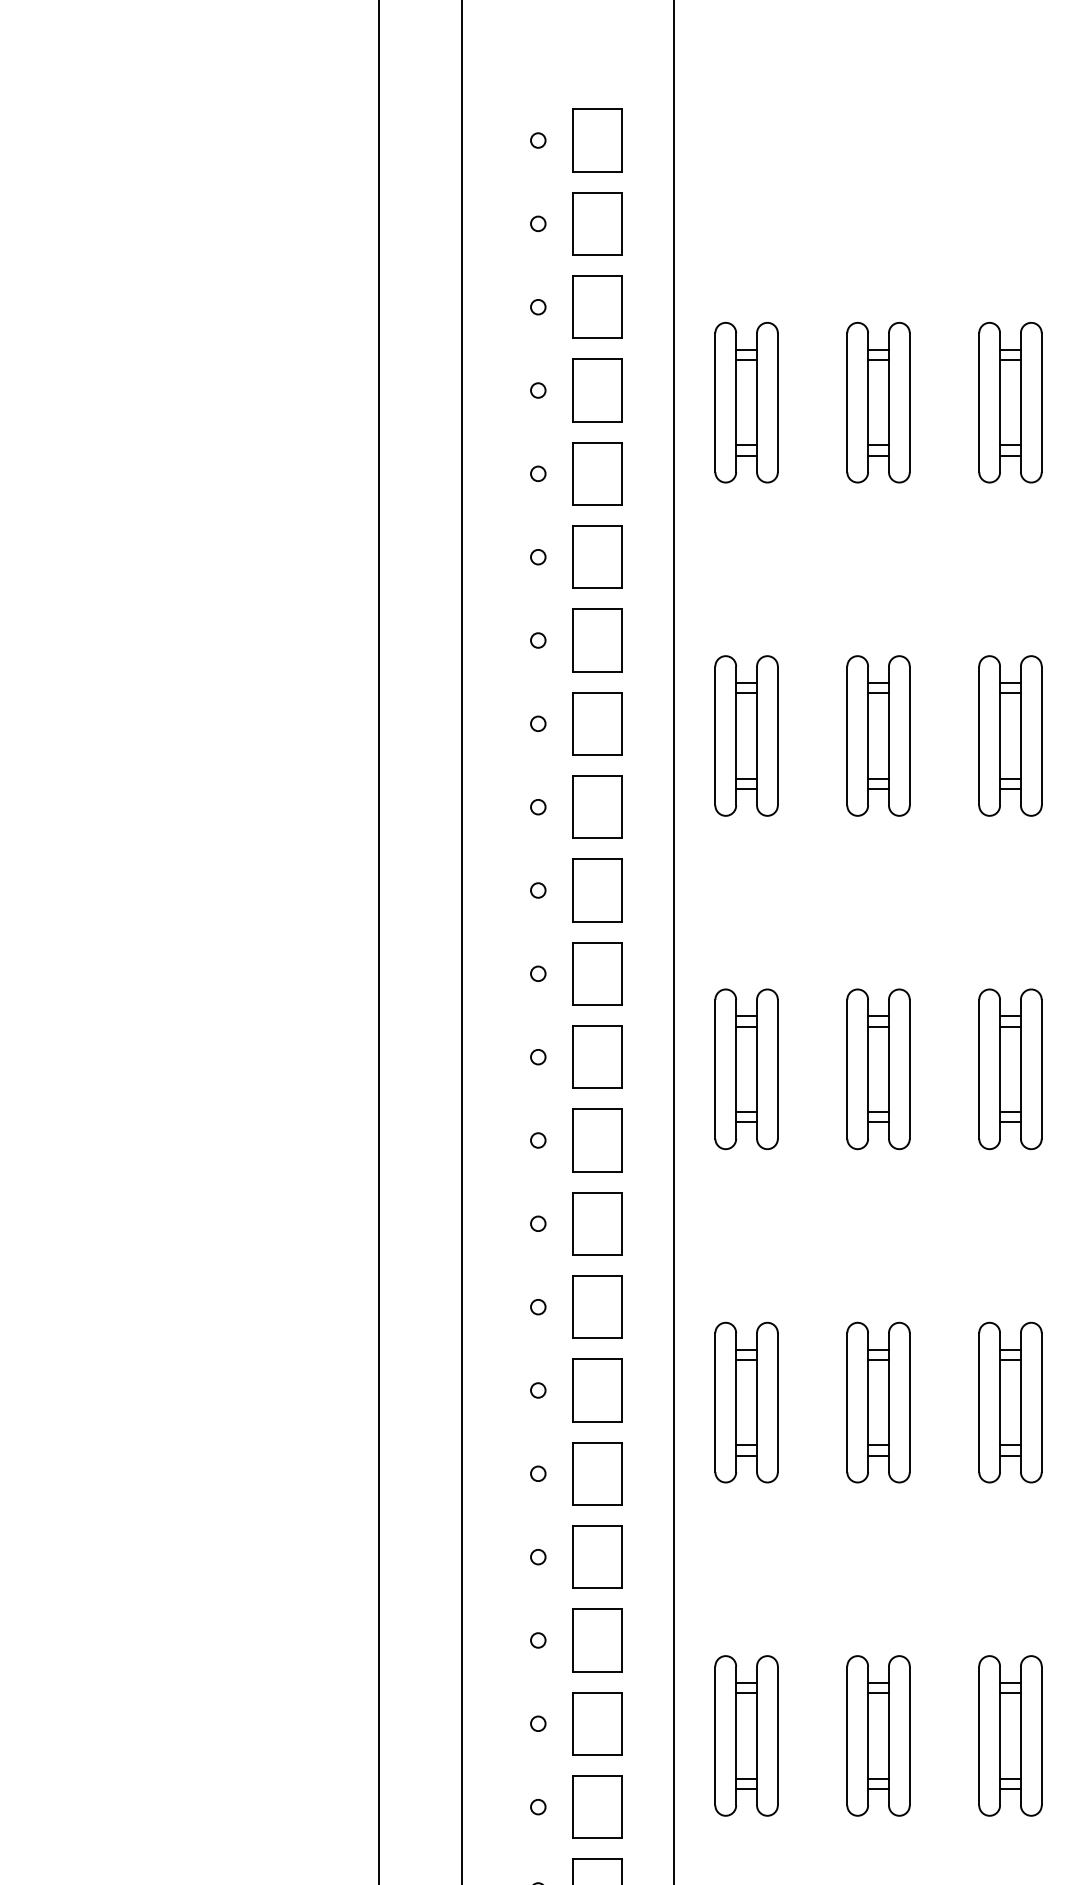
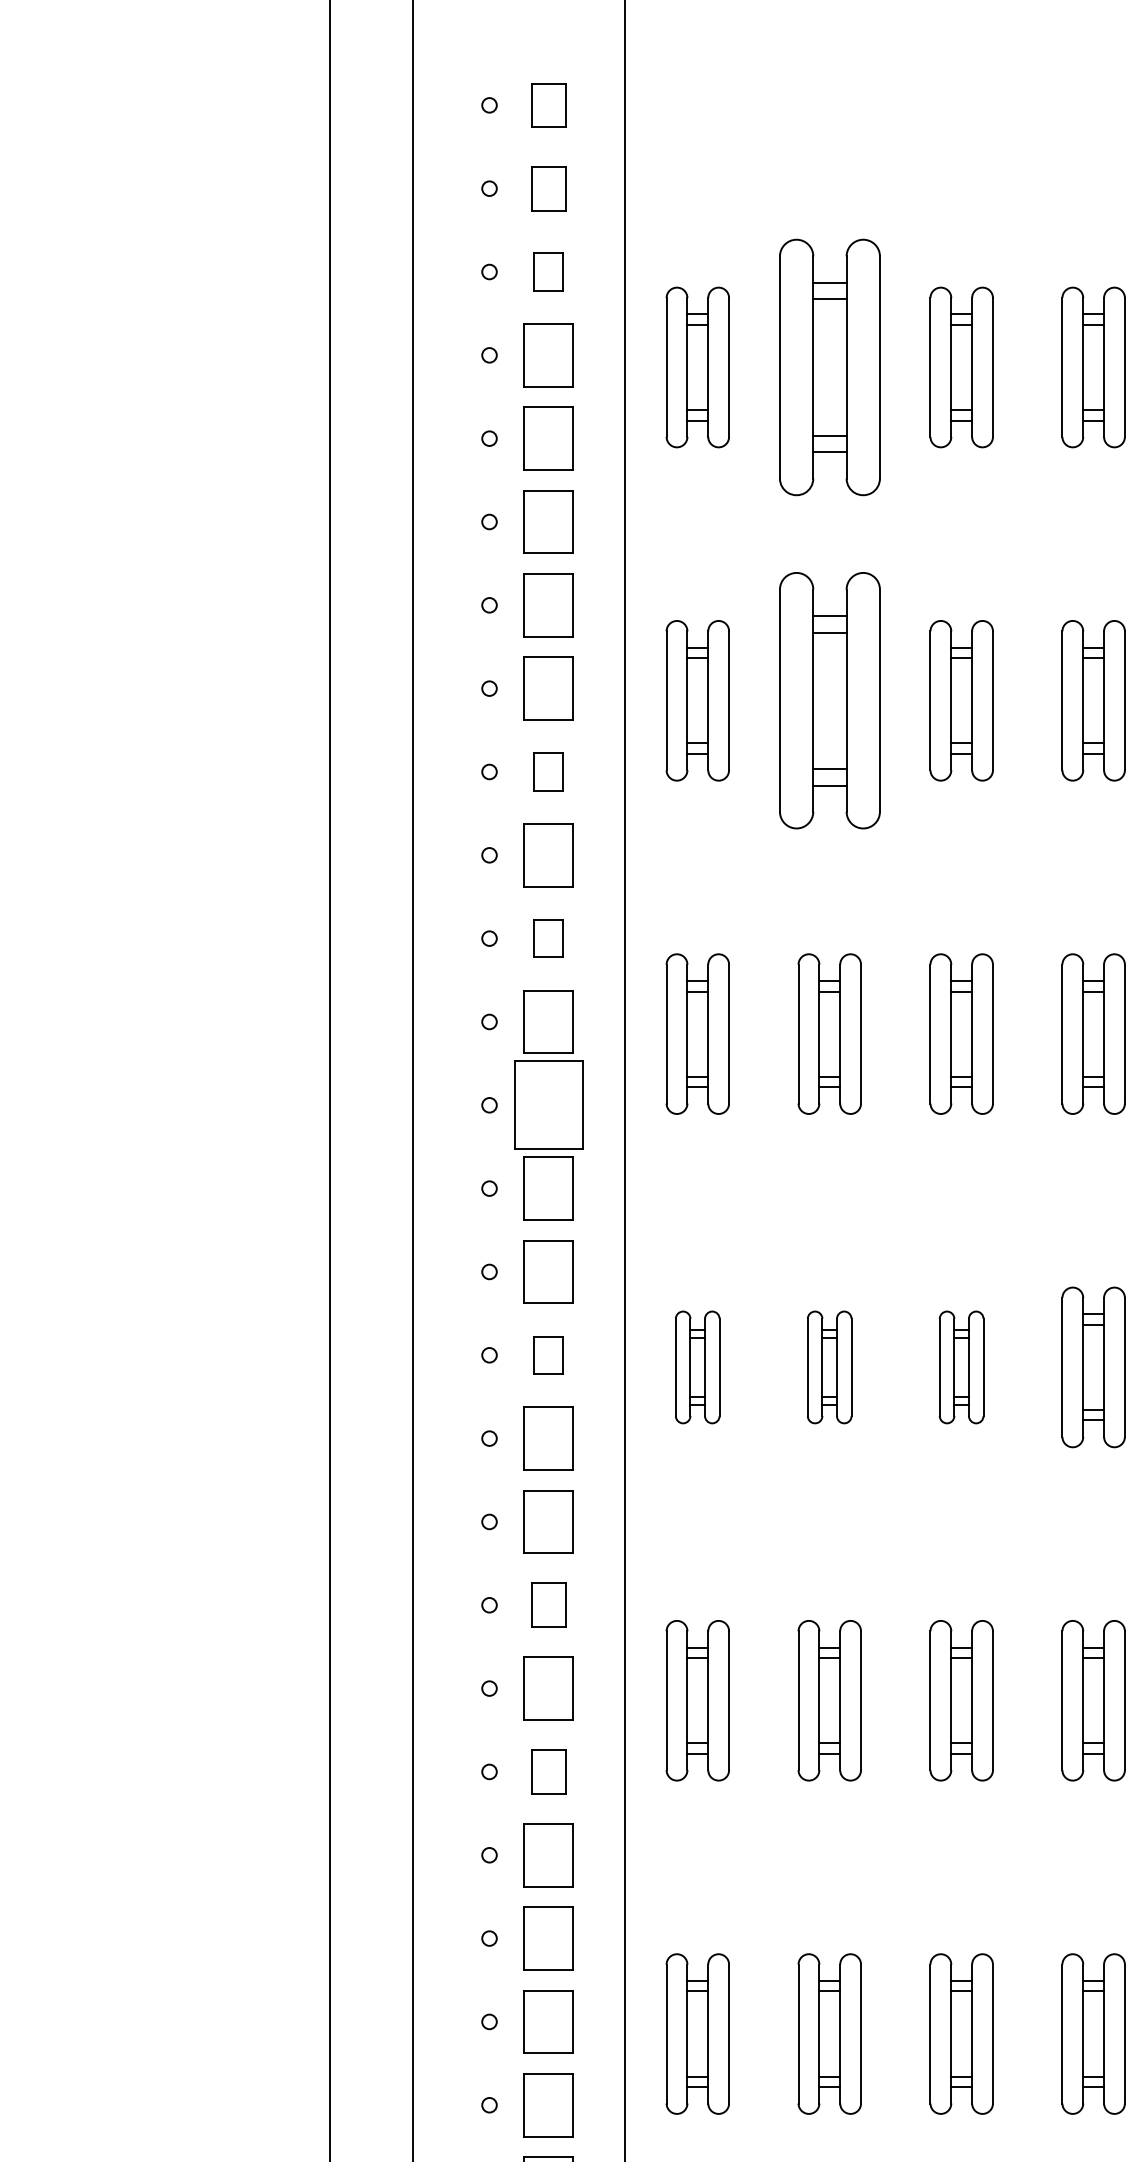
part: (597, 140) -> (548, 105), size x0.7
part: (597, 223) -> (548, 188), size x0.7
part: (597, 306) -> (548, 271), size x0.6
part: (878, 402) -> (829, 367), size x1.6
part: (878, 735) -> (829, 700), size x1.6
part: (597, 806) -> (548, 771), size x0.6
part: (597, 973) -> (548, 938), size x0.6
part: (597, 1140) -> (548, 1105), size x1.4
part: (597, 1390) -> (548, 1355), size x0.6
part: (746, 1402) -> (697, 1367), size x0.7
part: (878, 1402) -> (829, 1367), size x0.7
part: (1010, 1402) -> (961, 1367), size x0.7
part: (597, 1640) -> (548, 1605), size x0.7
part: (597, 1806) -> (548, 1771), size x0.7

